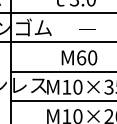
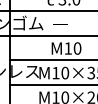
text: (87, 29) -> (60, 24), moved
text: (81, 57) -> (68, 48), M60 -> M10

